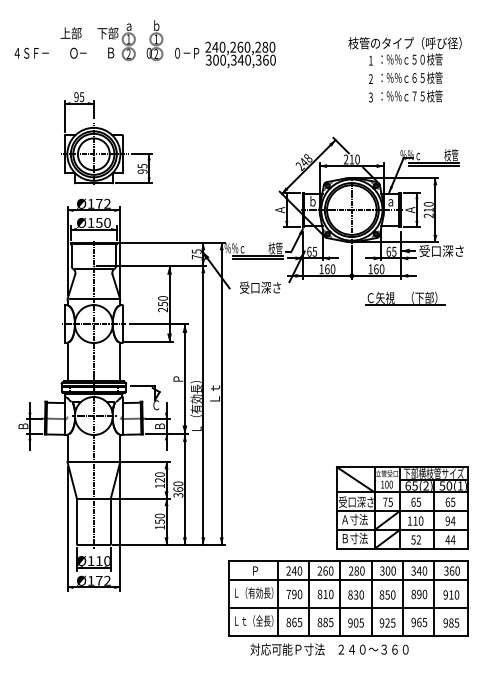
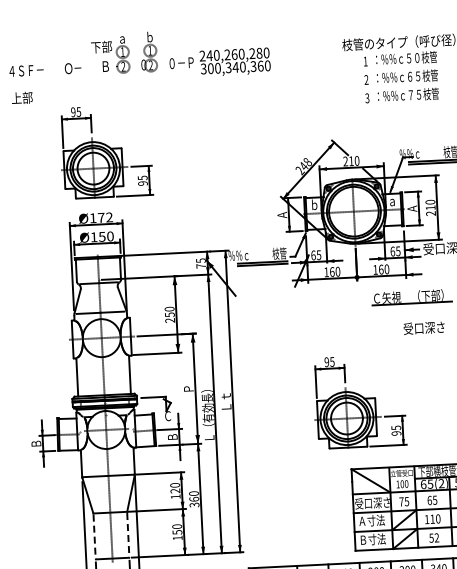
text: (70, 33) -> (21, 98), moved
text: (260, 287) -> (424, 327), moved
part: (347, 400) -> (358, 402), added
line: (77, 522) -> (95, 537), solid -> dashed
line: (110, 522) -> (128, 535), solid -> dashed

